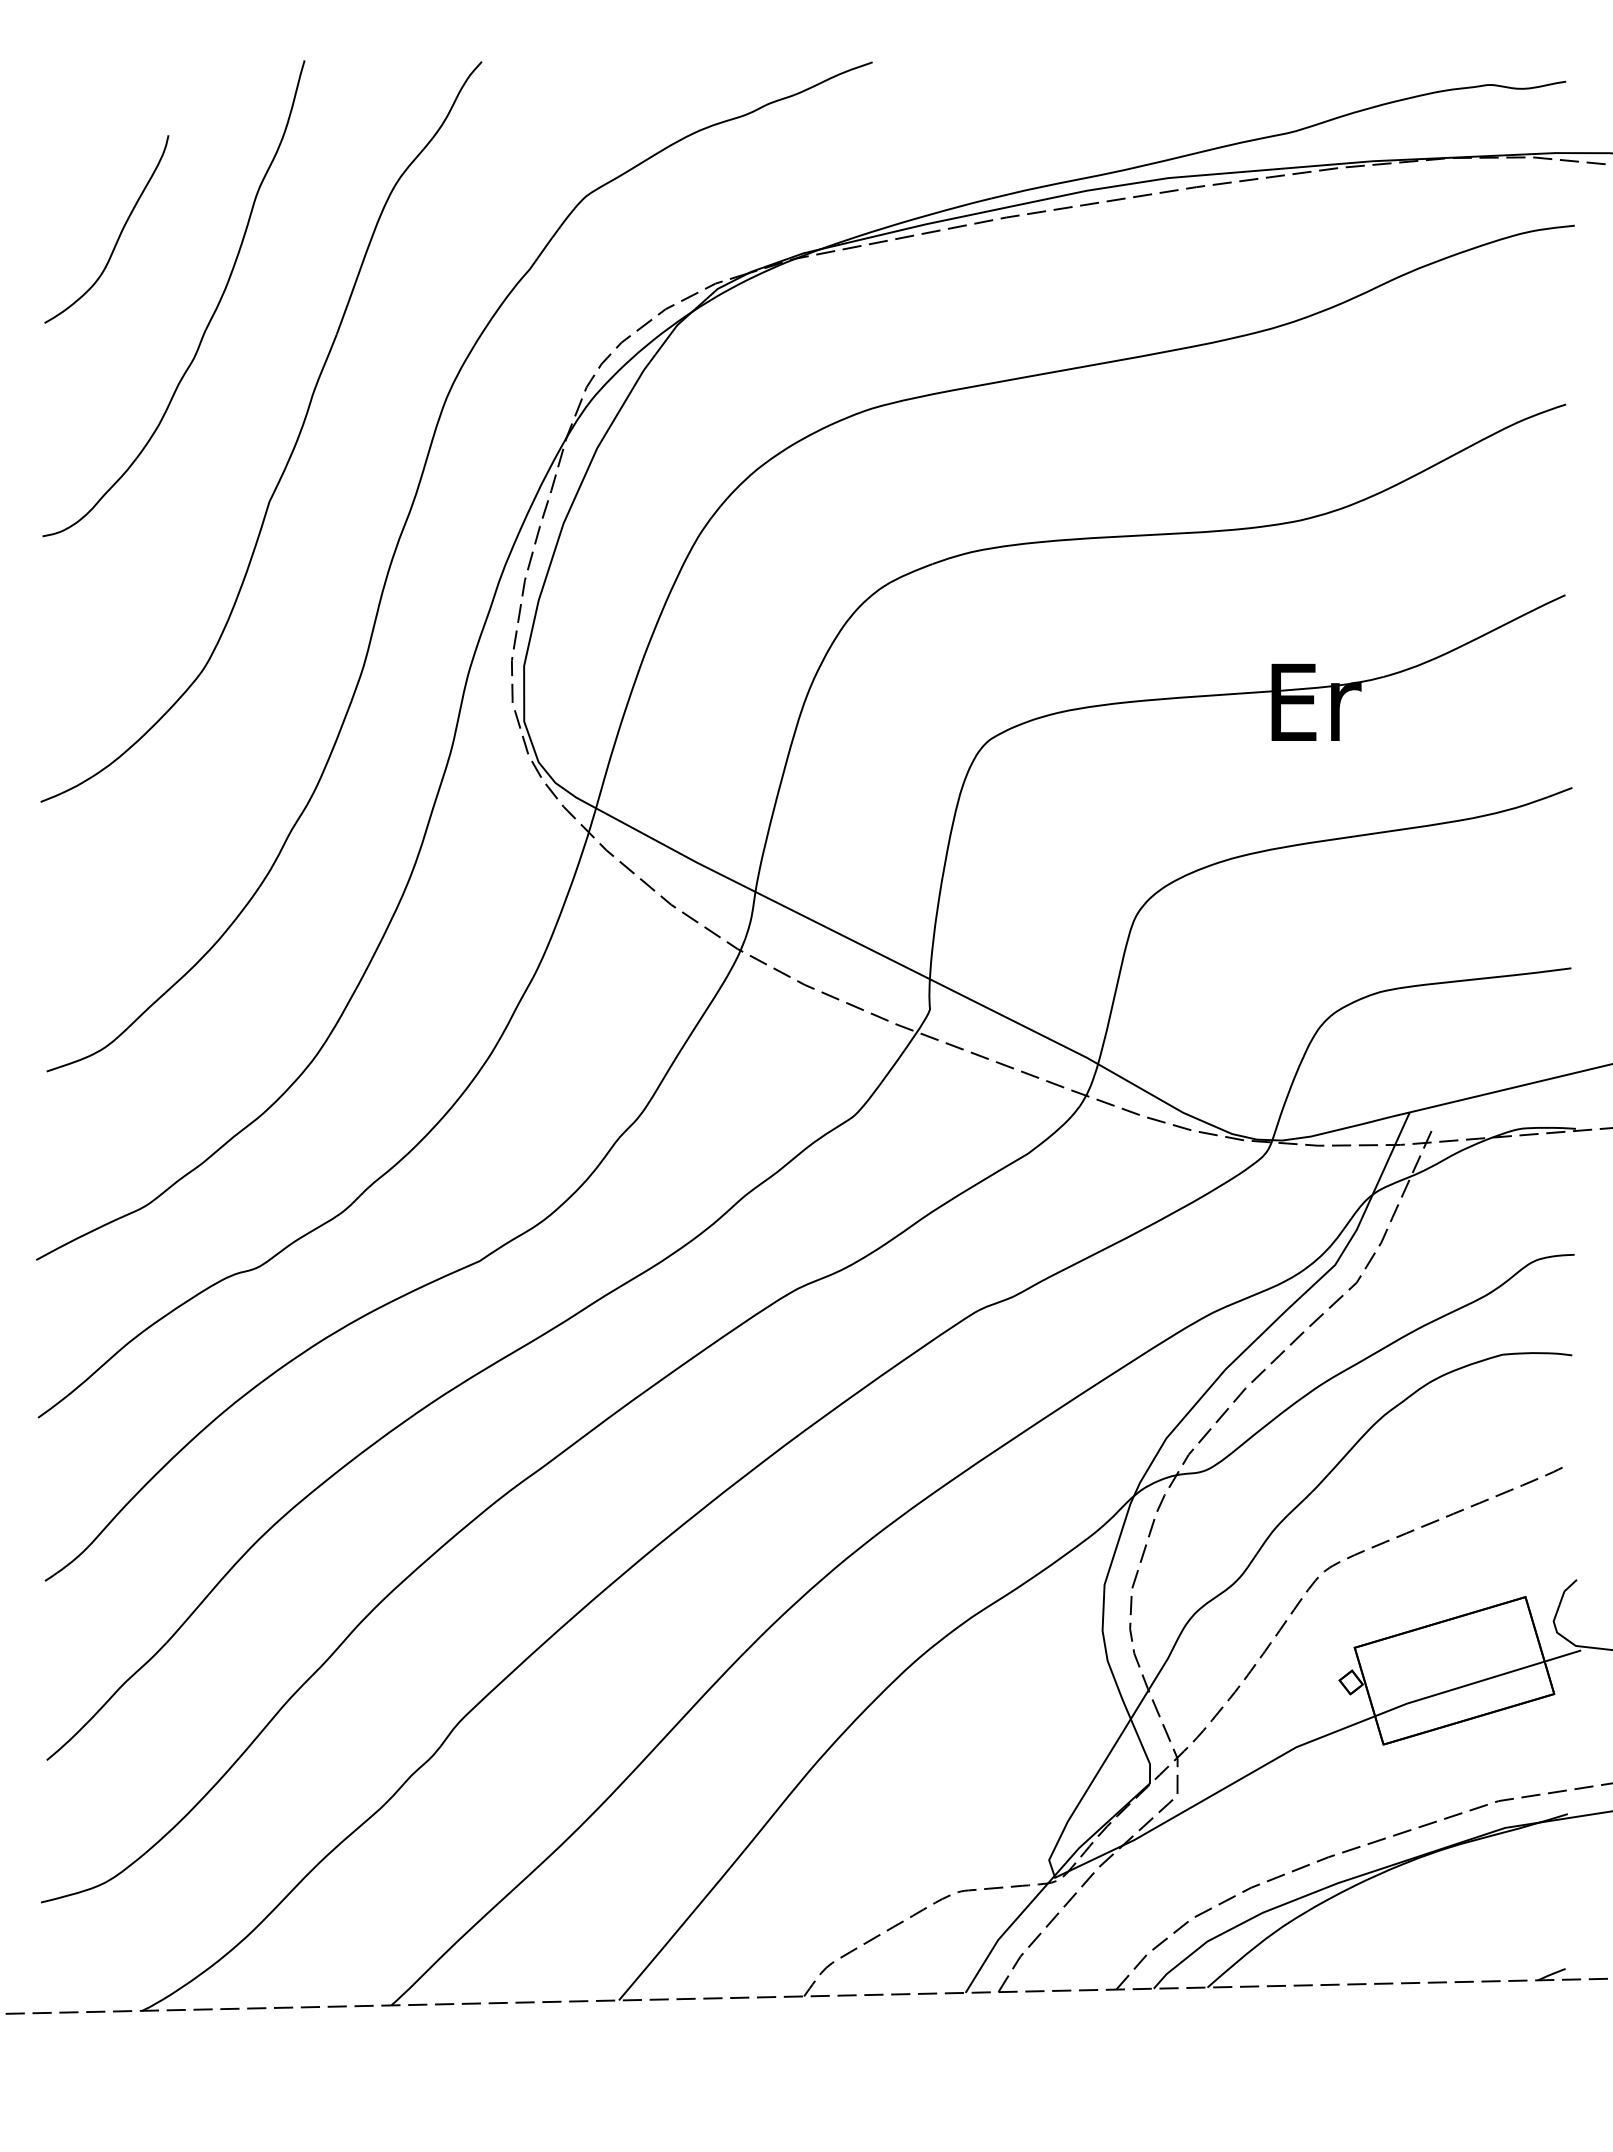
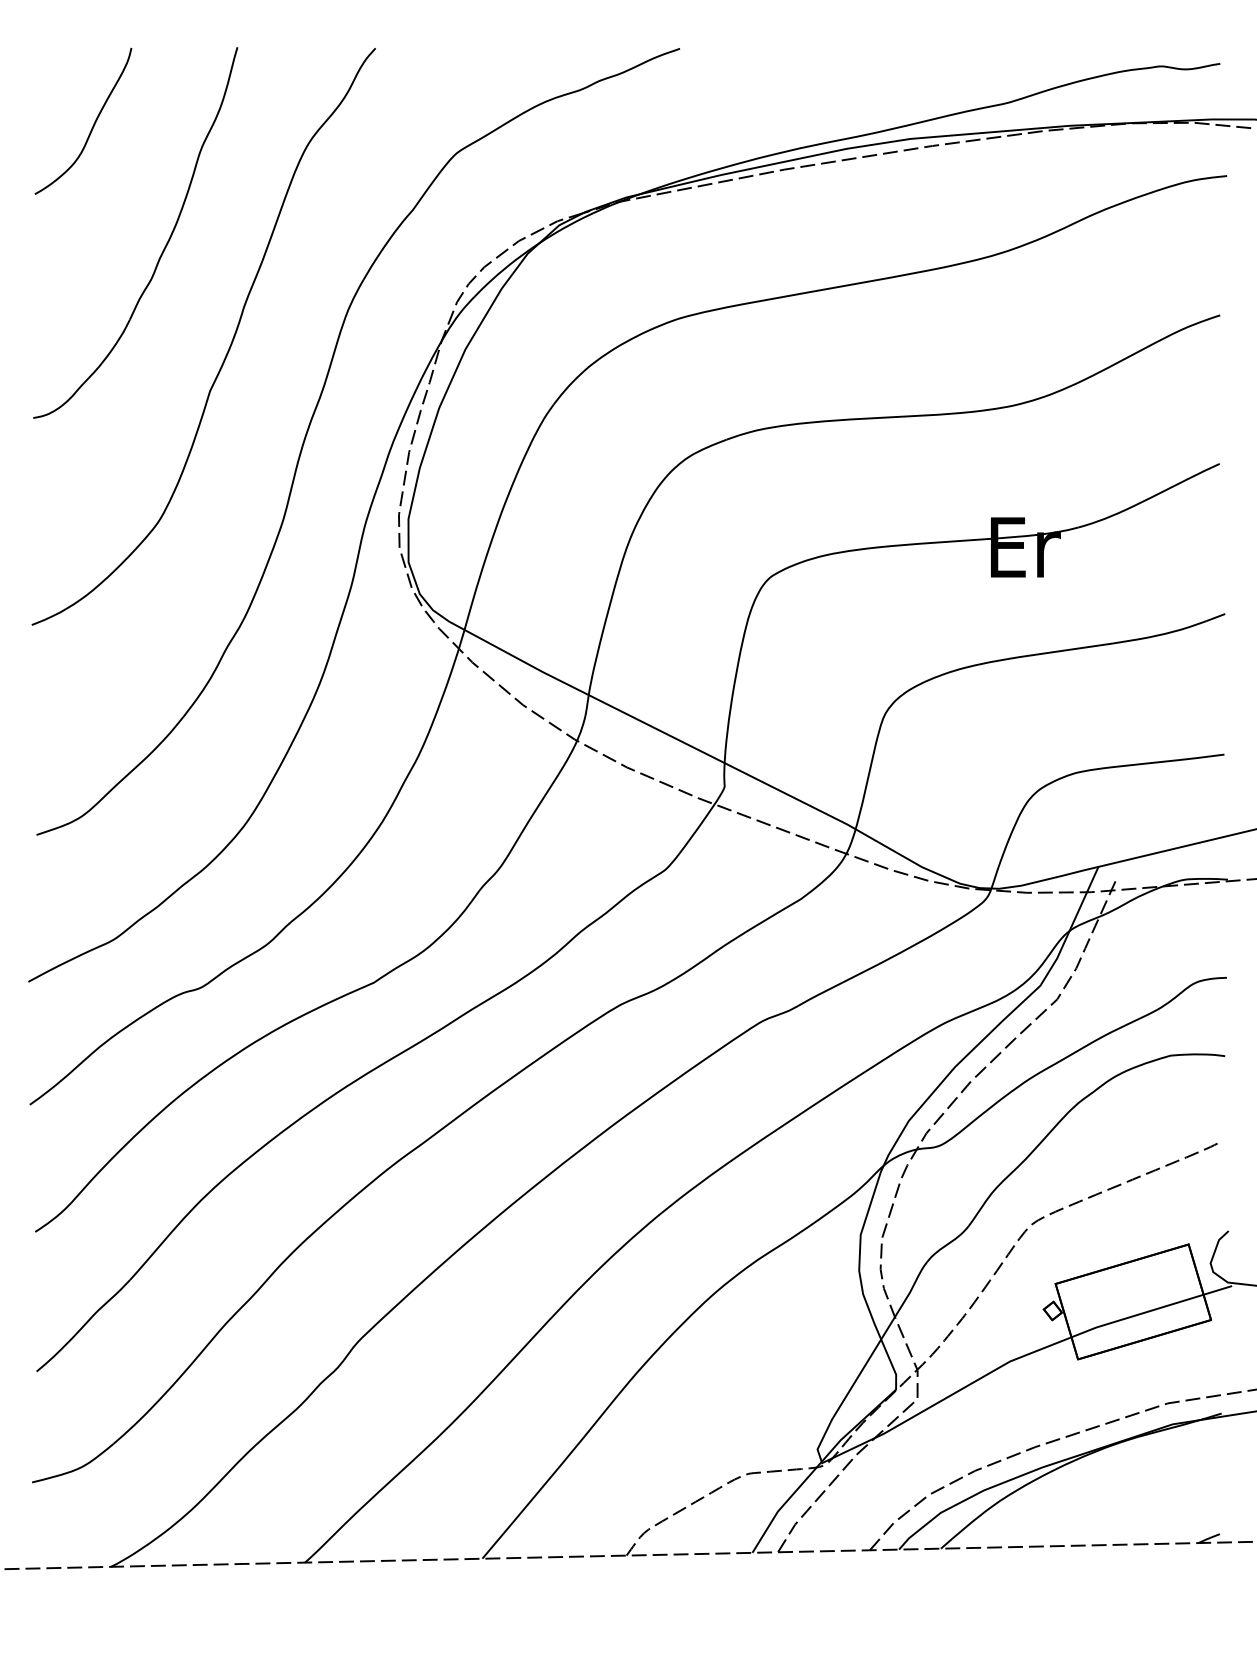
curve: (119, 233) -> (93, 124), moved

